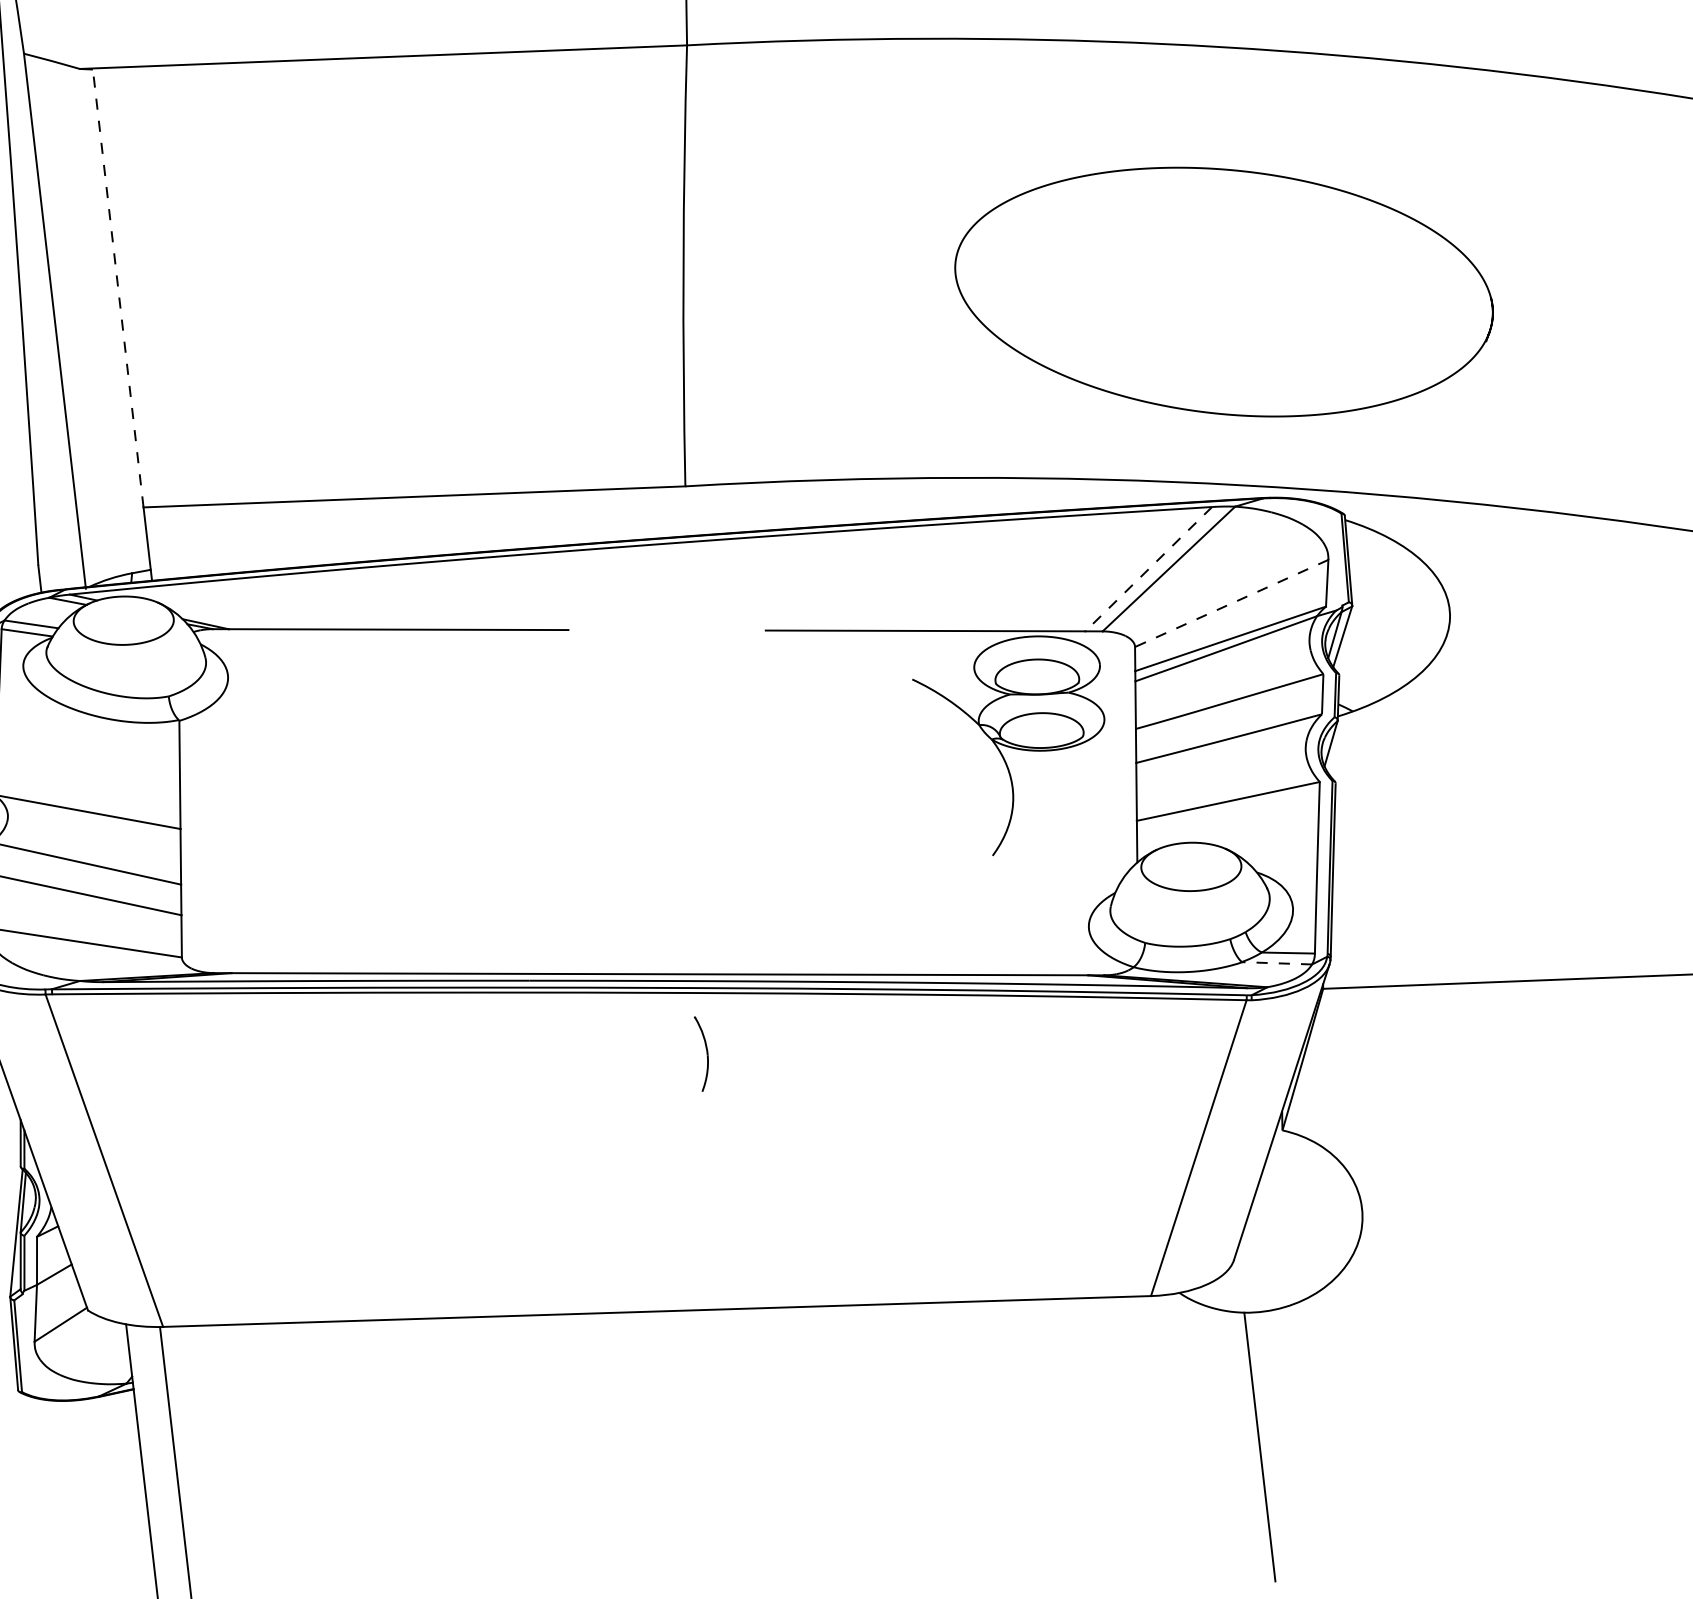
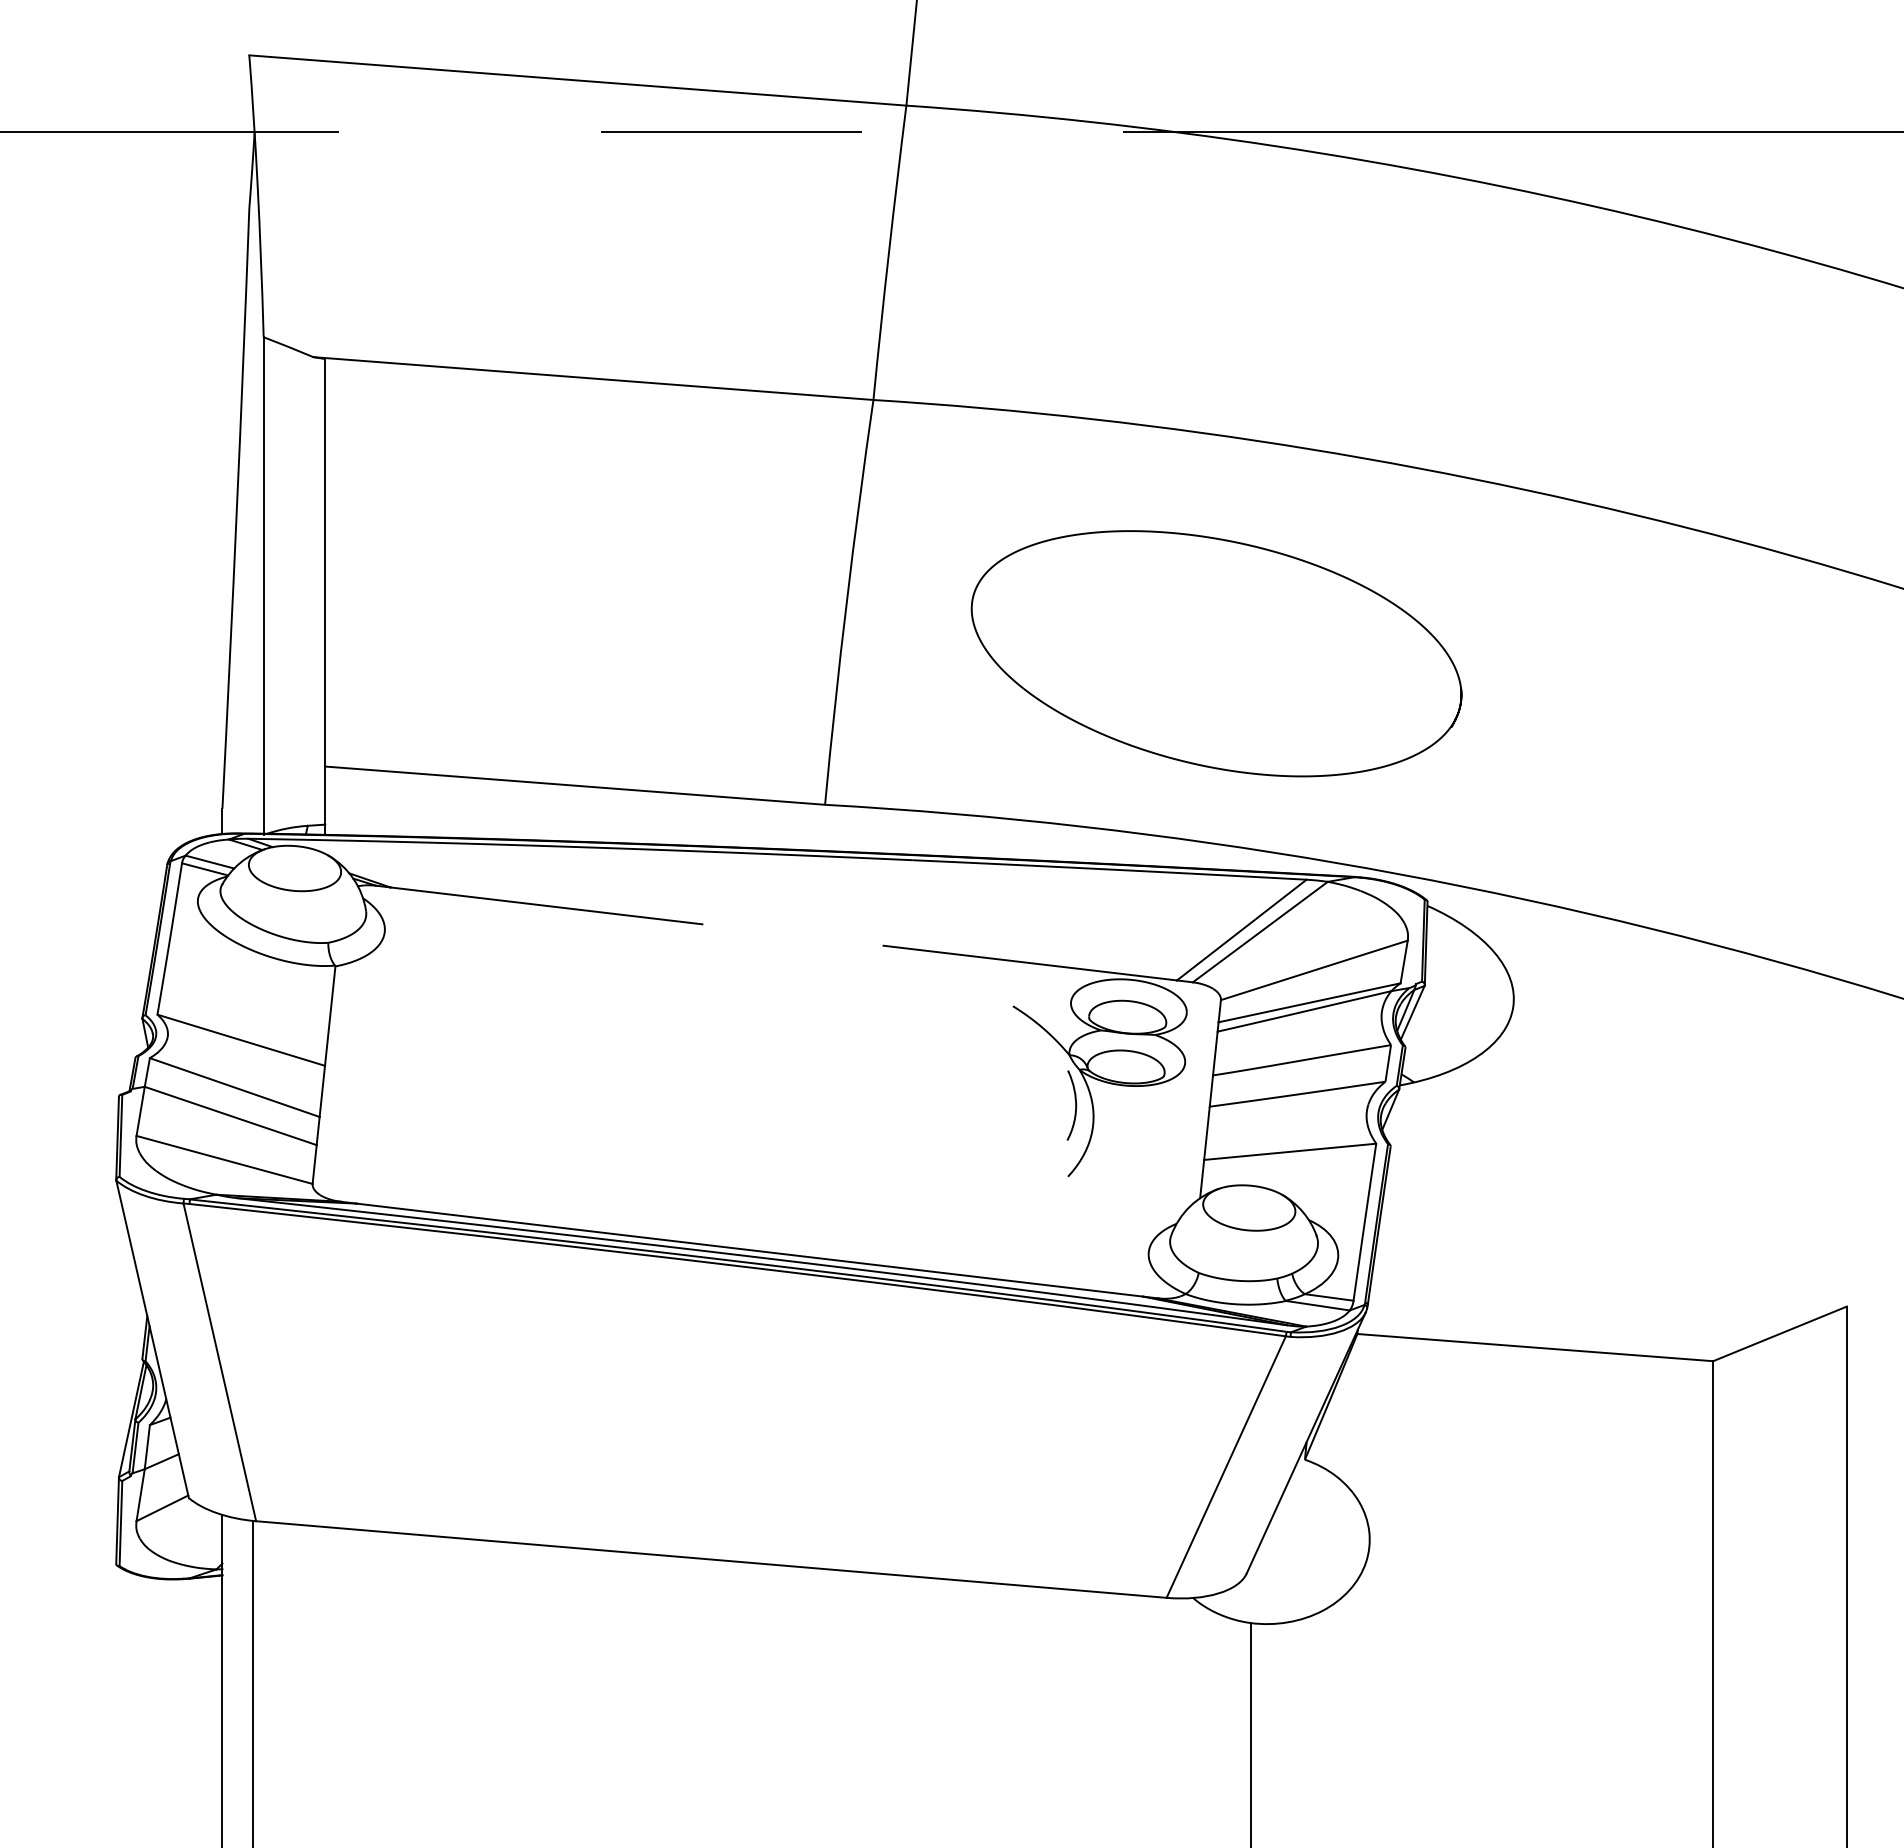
line: (118, 288) -> (325, 562), dashed -> solid
curve: (1208, 411) -> (1189, 761), moved
line: (1148, 569) -> (1241, 930), dashed -> solid
line: (1230, 603) -> (1313, 970), dashed -> solid
line: (1276, 963) -> (1317, 1305), dashed -> solid
part: (702, 1053) -> (1071, 1105), moved

